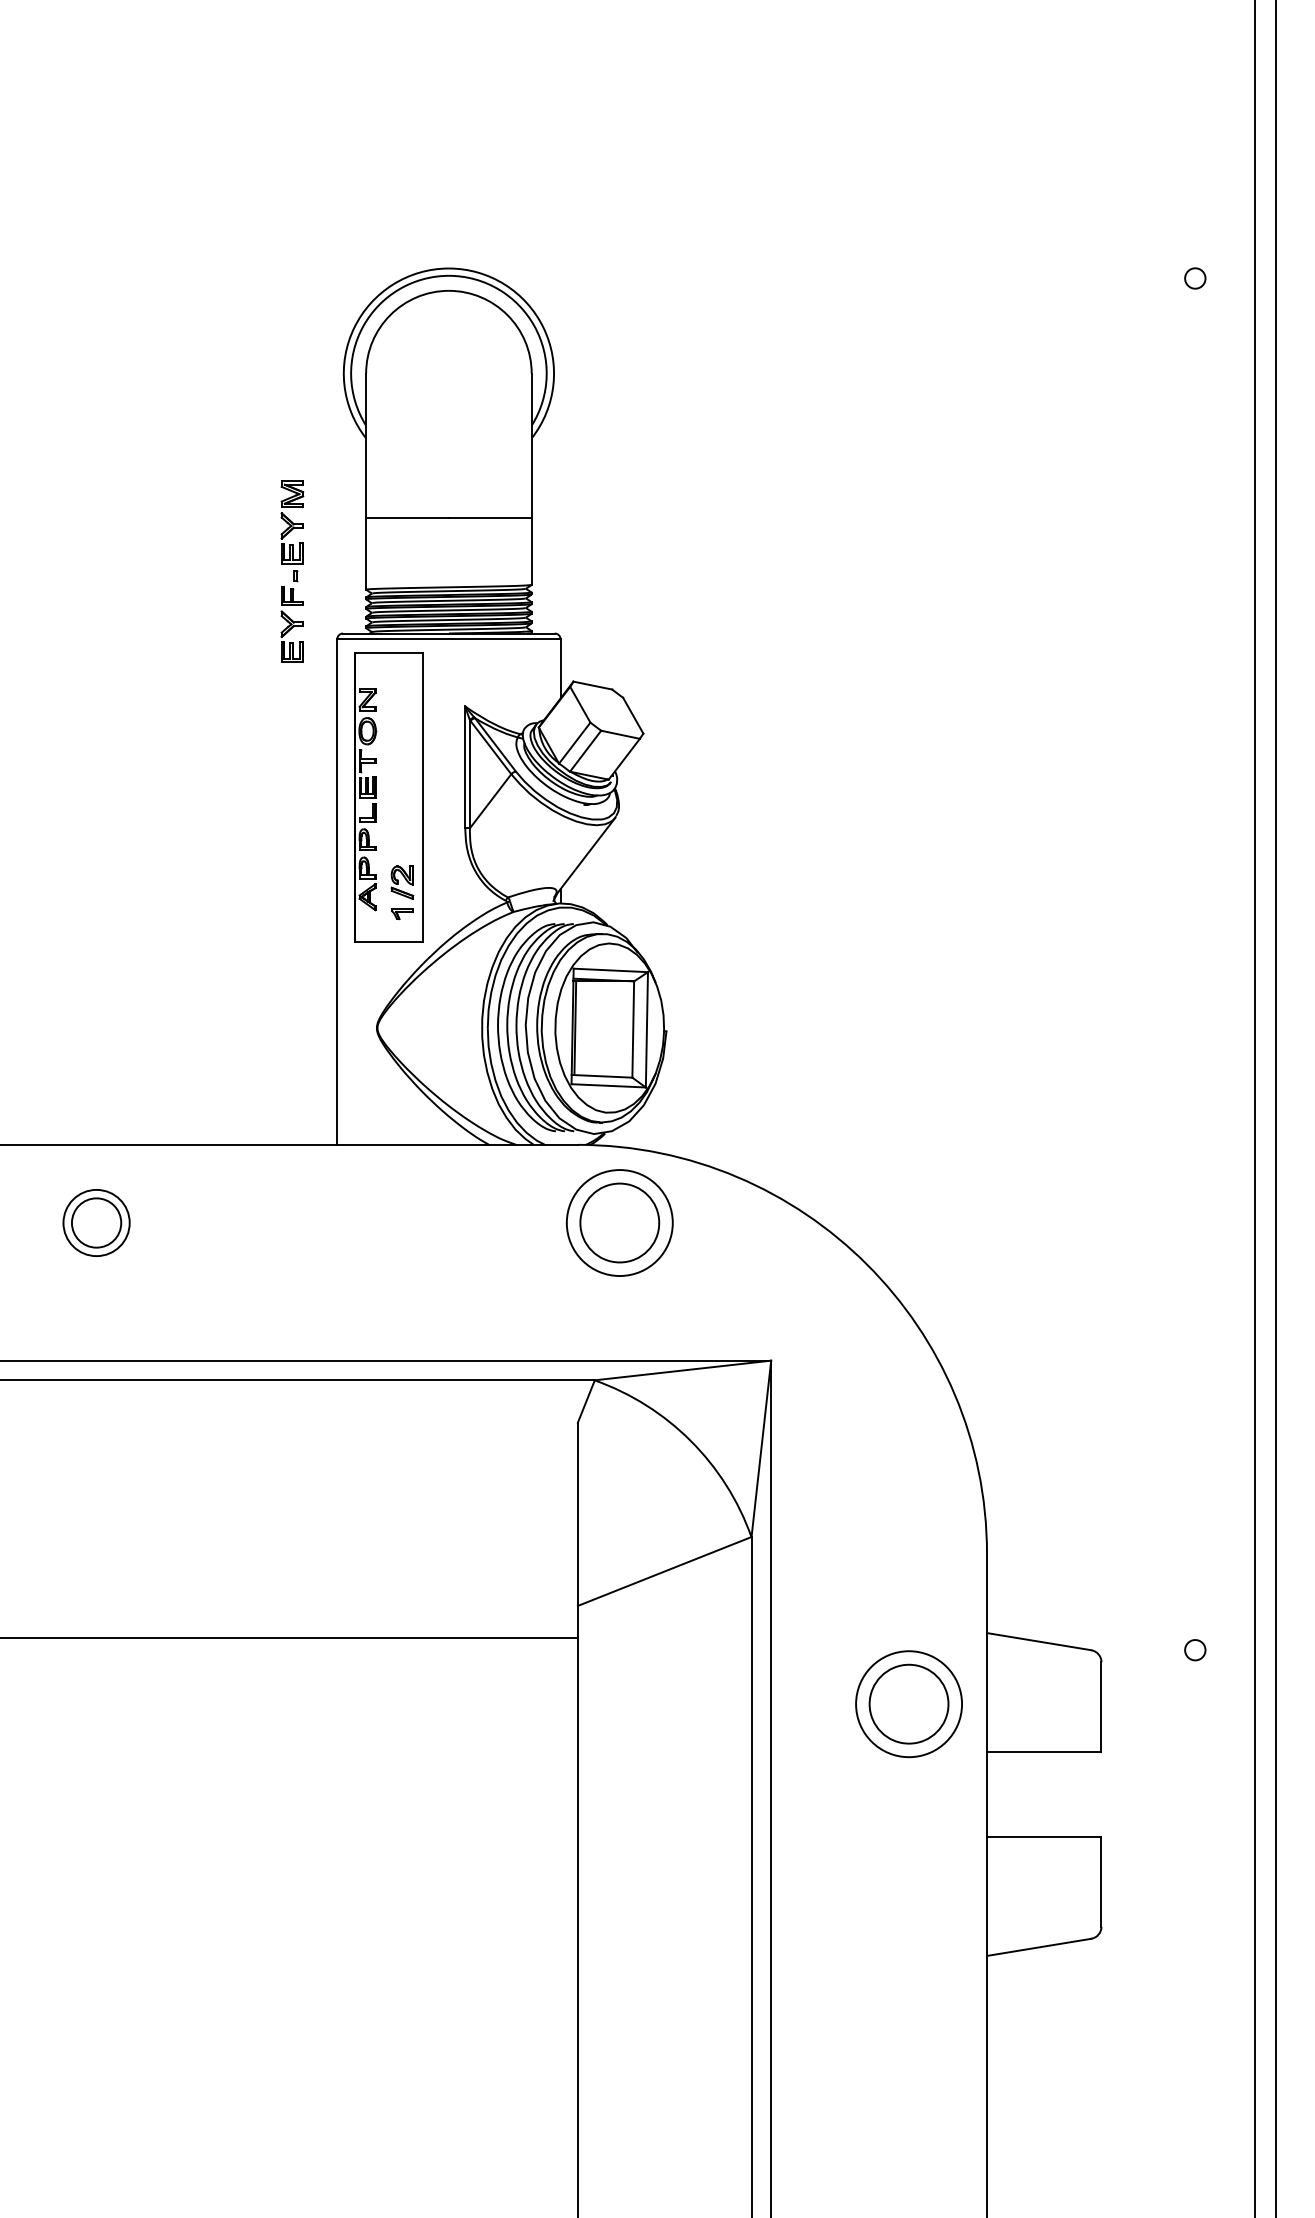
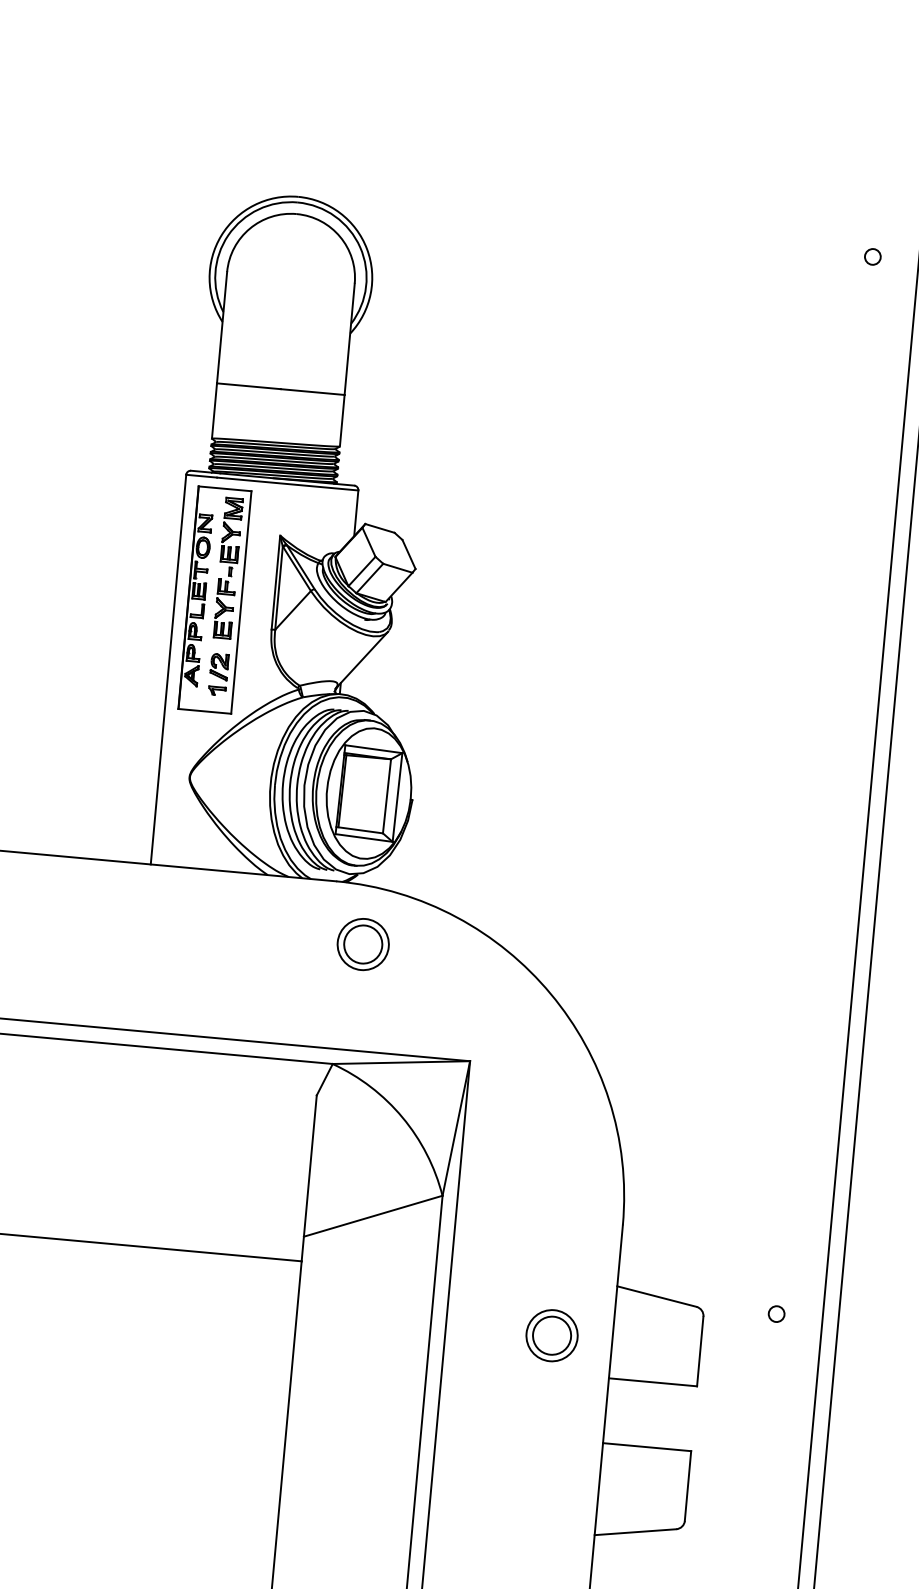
part: (292, 571) -> (228, 568), moved
part: (620, 1222) -> (363, 944), size x0.62
part: (908, 1704) -> (551, 1335), size x0.62

